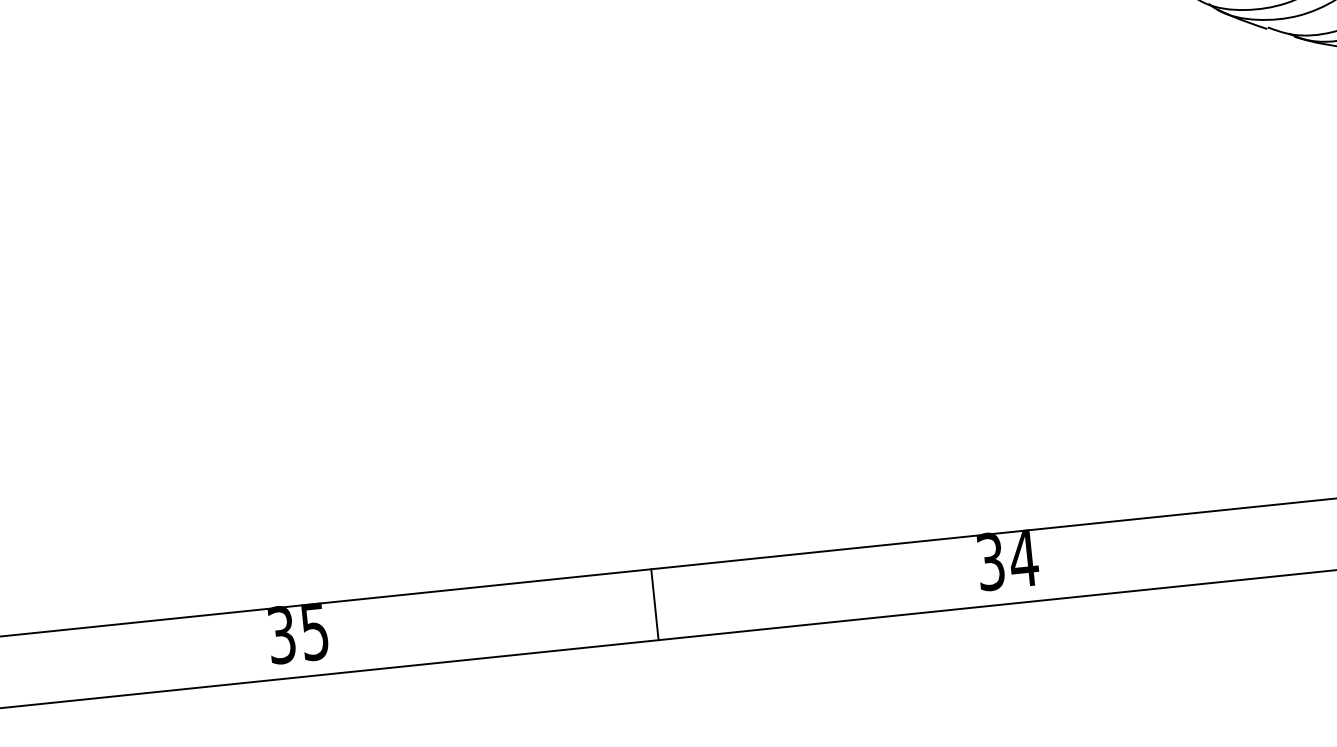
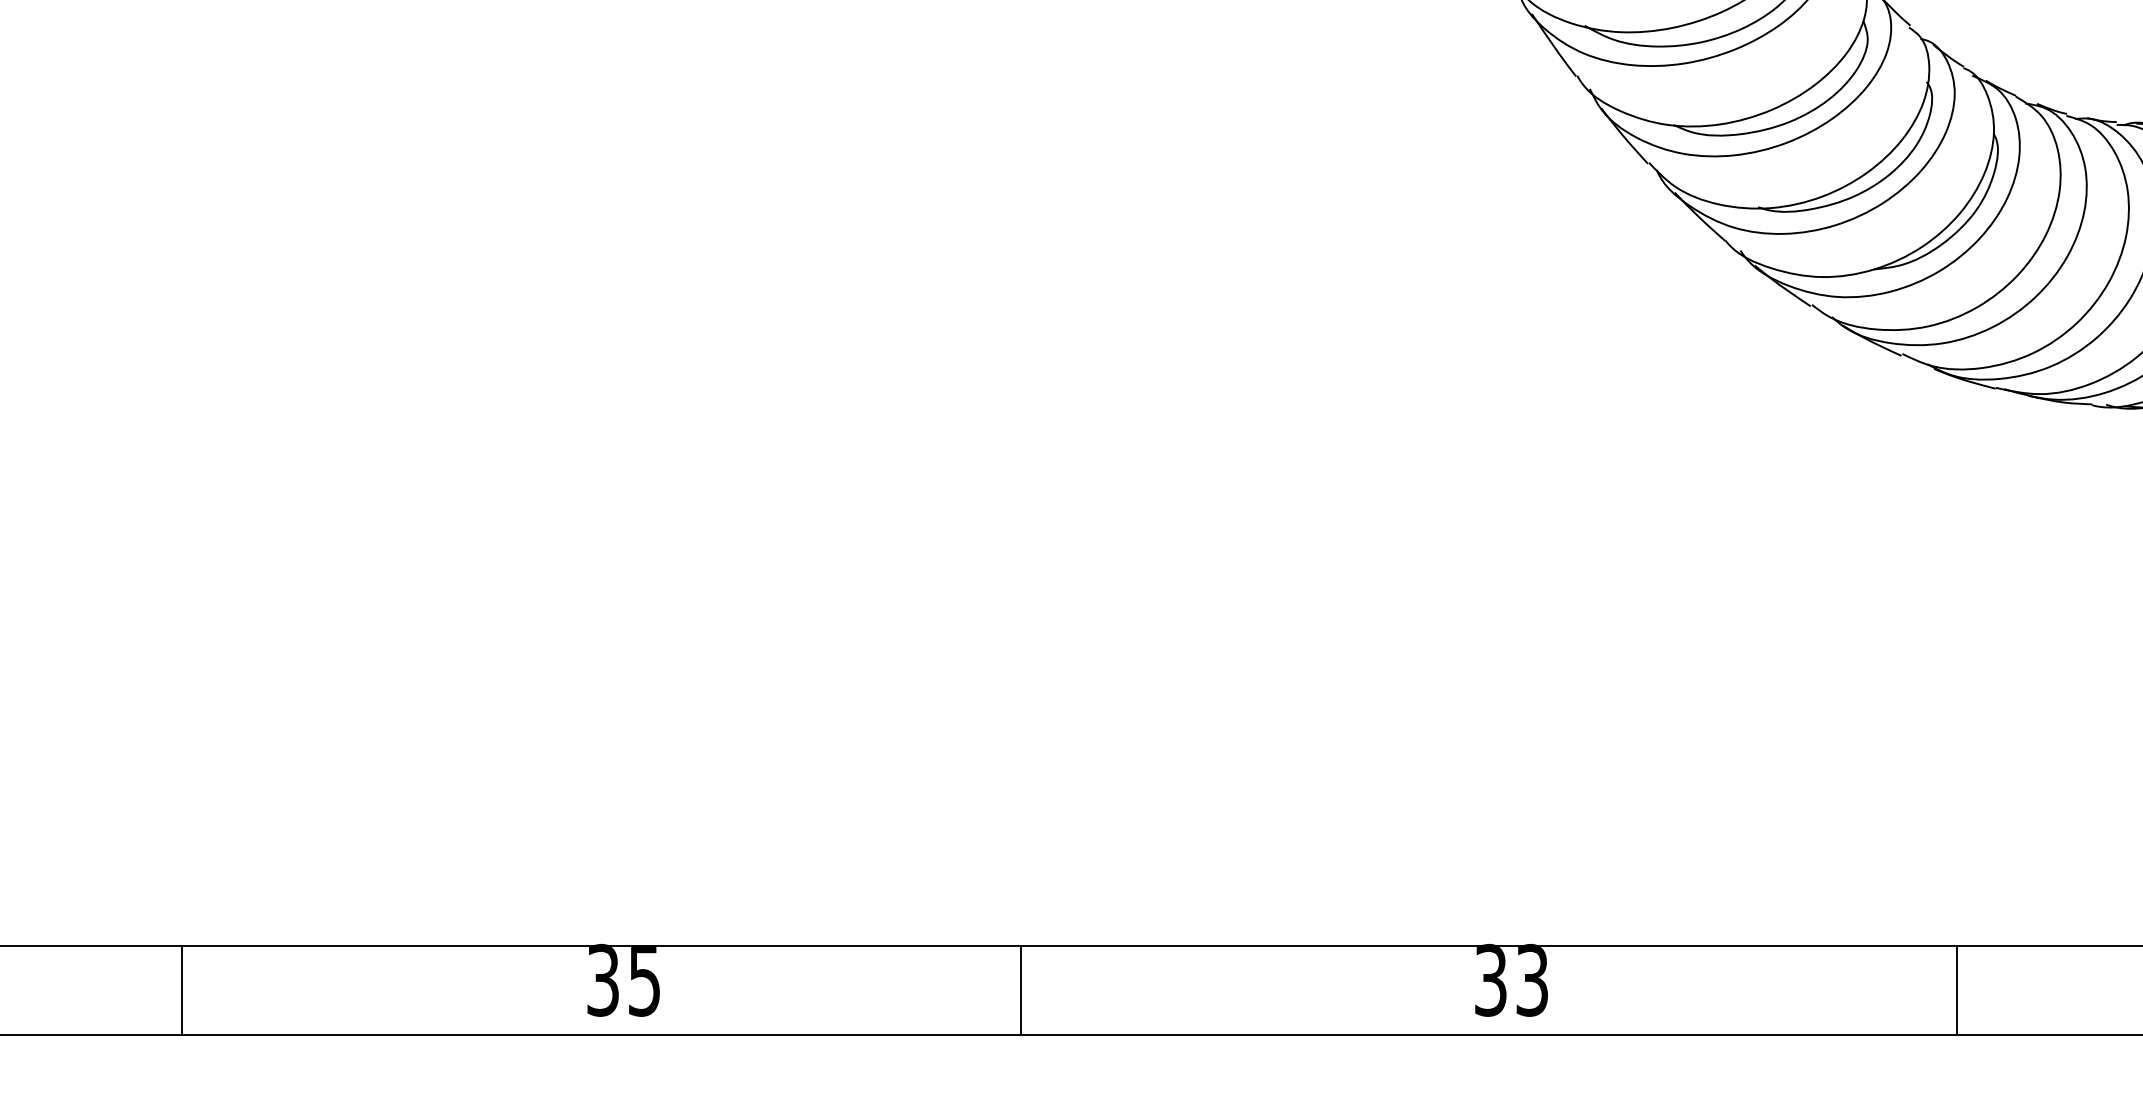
text: (1023, 557) -> (1532, 979), 34 -> 33
line: (655, 604) -> (1021, 990), moved

